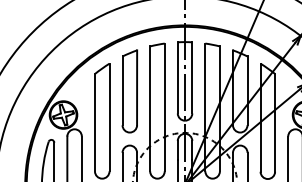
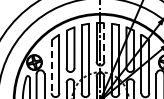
line: (192, 76) -> (104, 41), solid -> dashed
line: (94, 124) -> (51, 67), solid -> dashed

